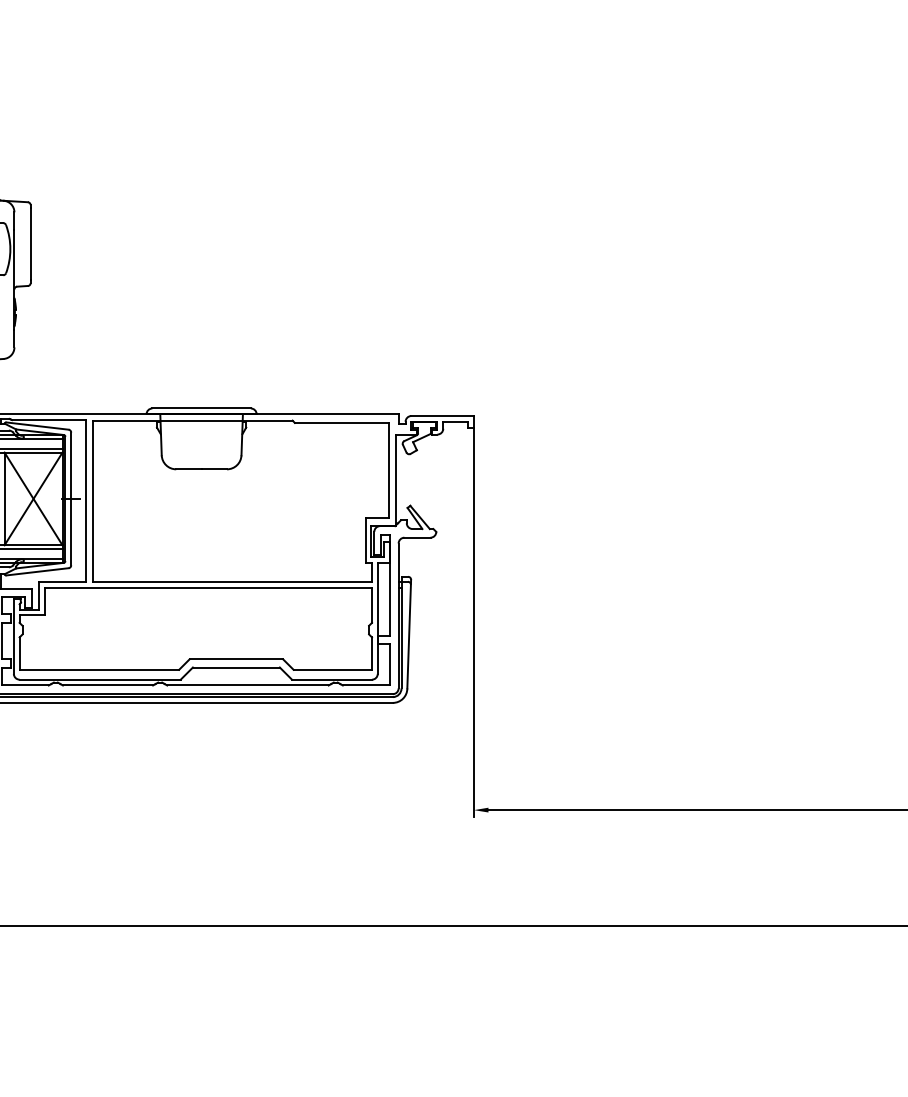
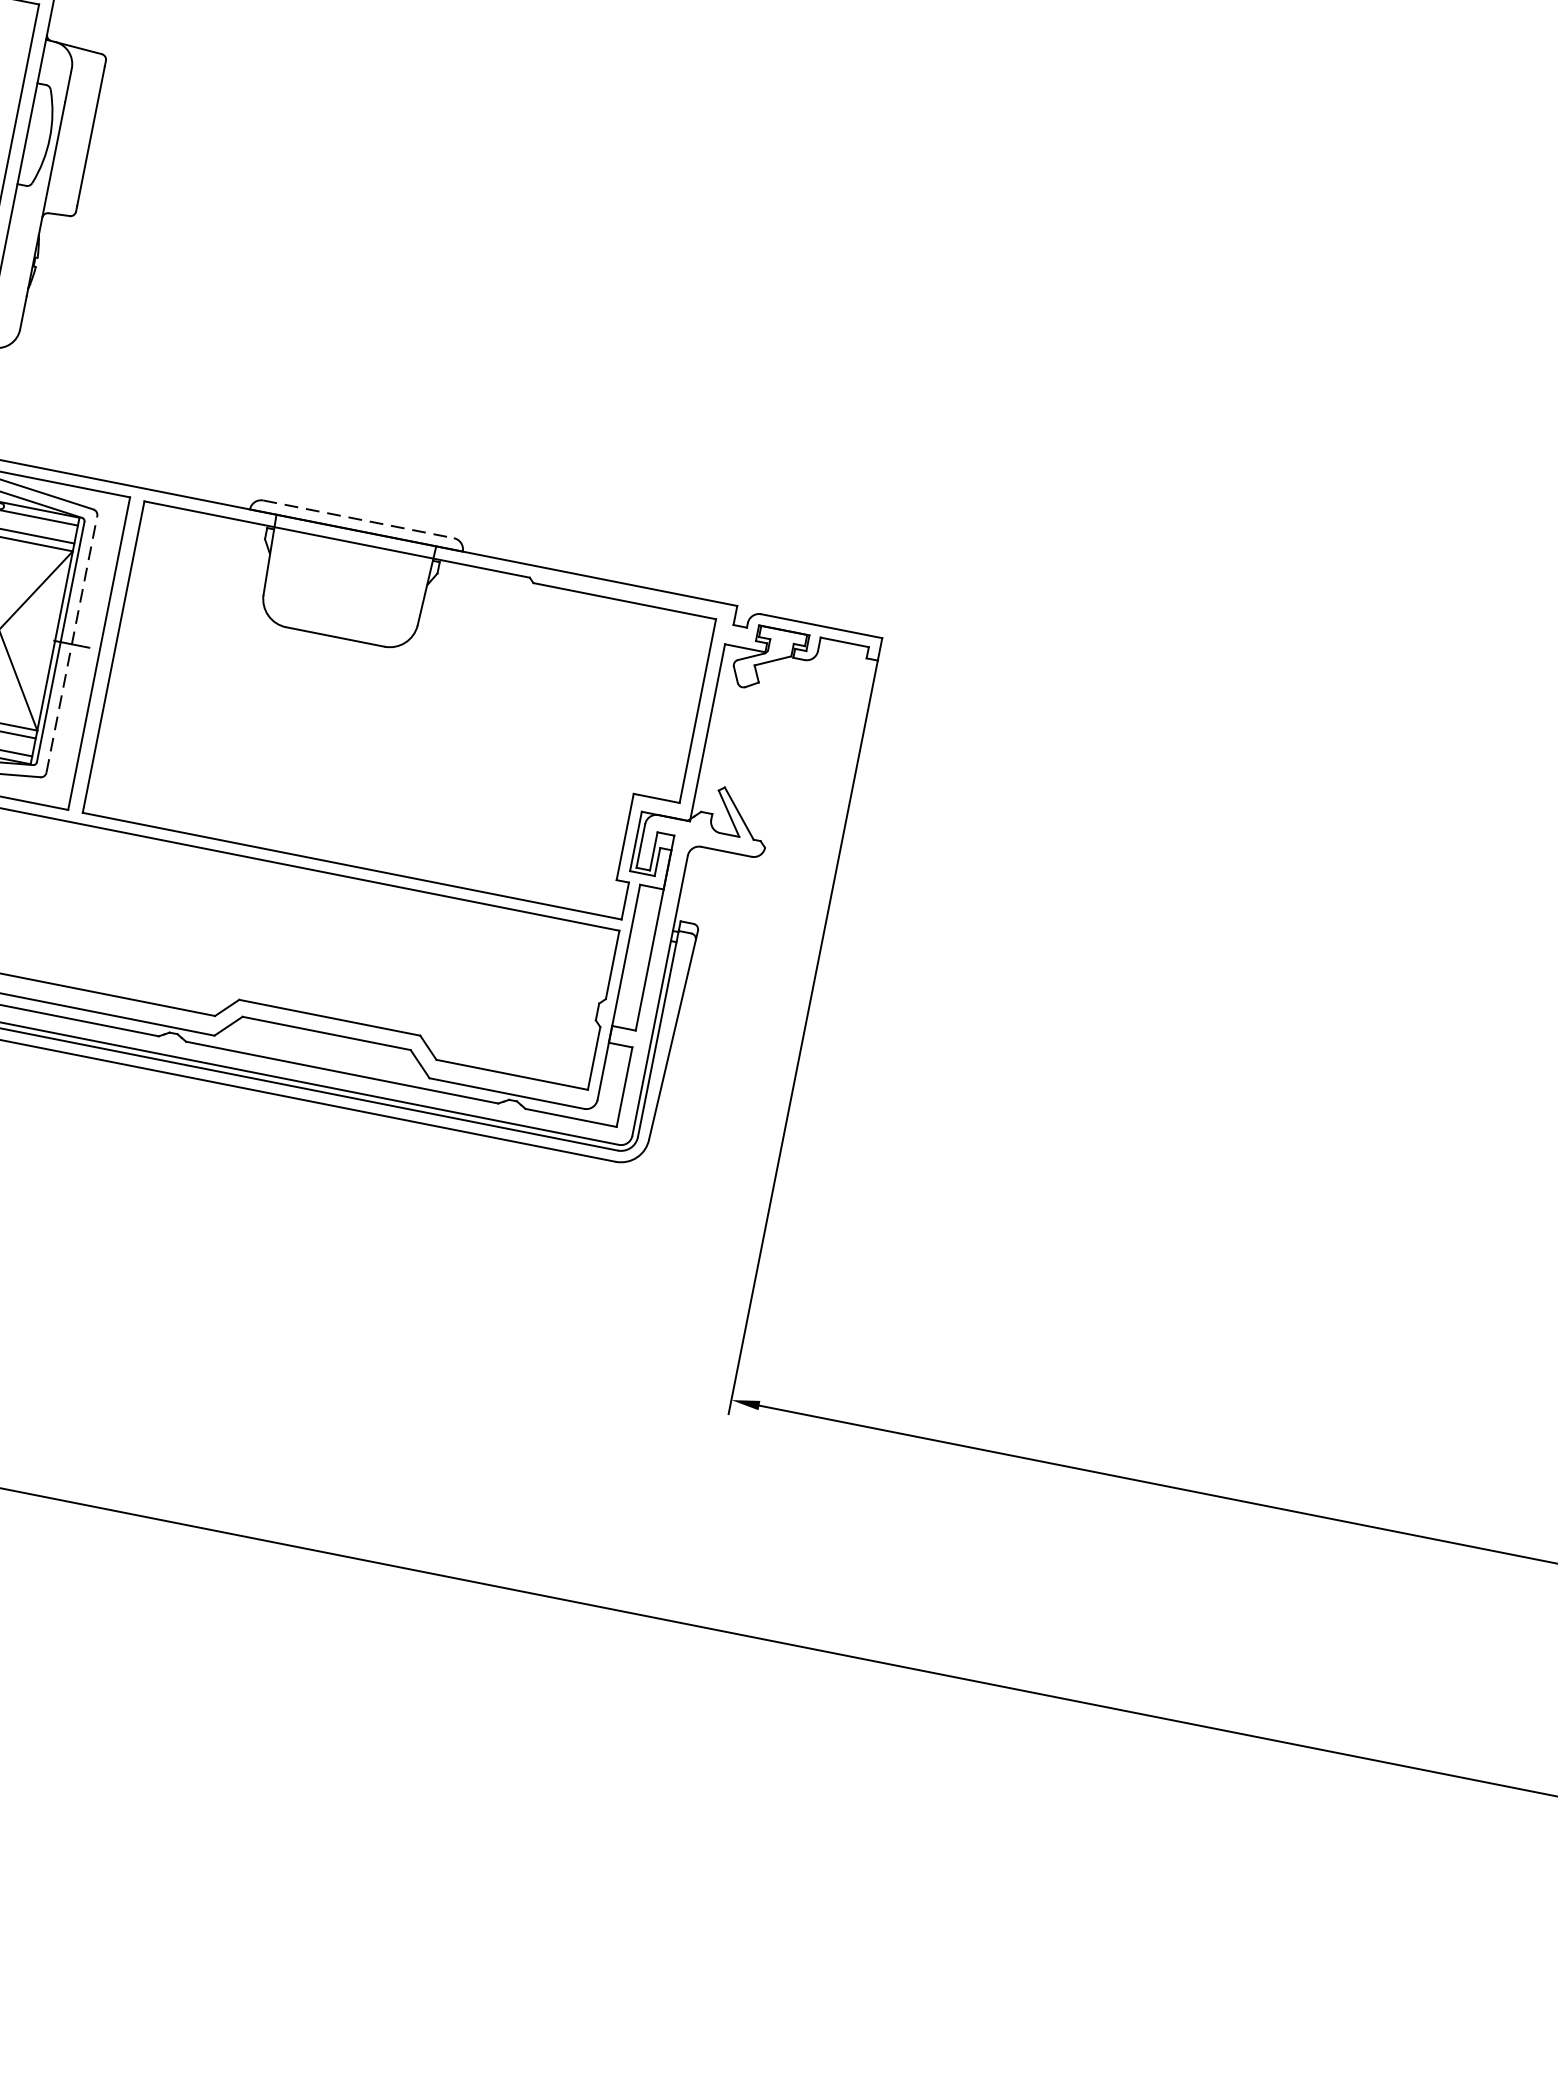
line: (202, 408) -> (360, 519), solid -> dashed
line: (71, 498) -> (72, 643), solid -> dashed

